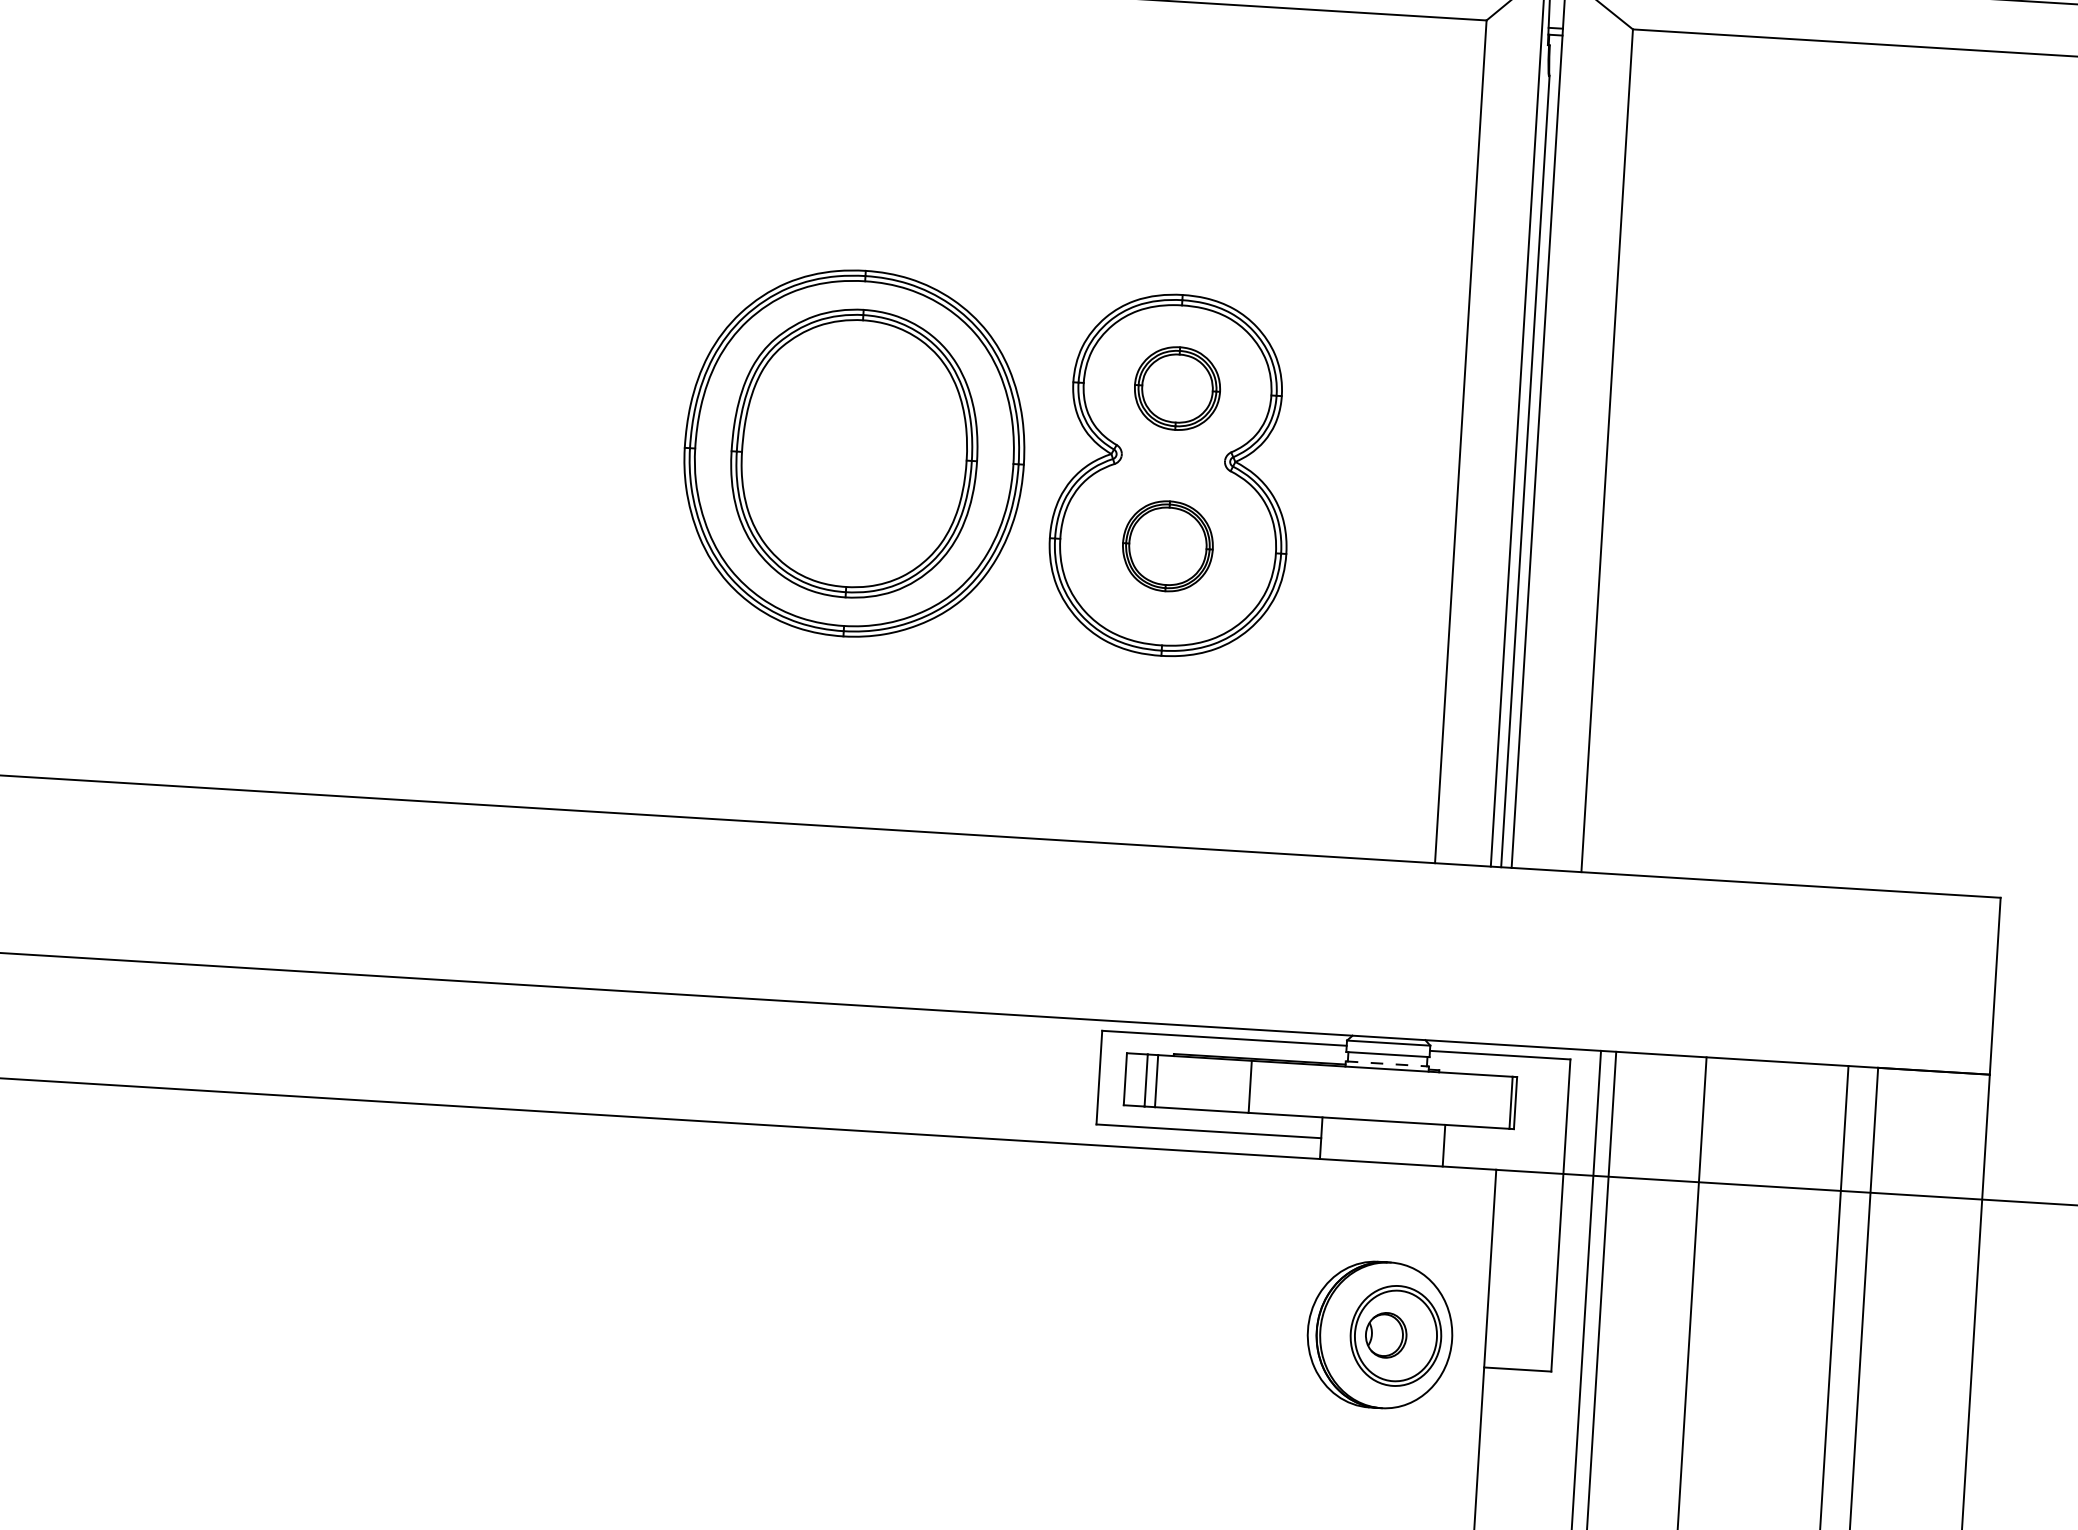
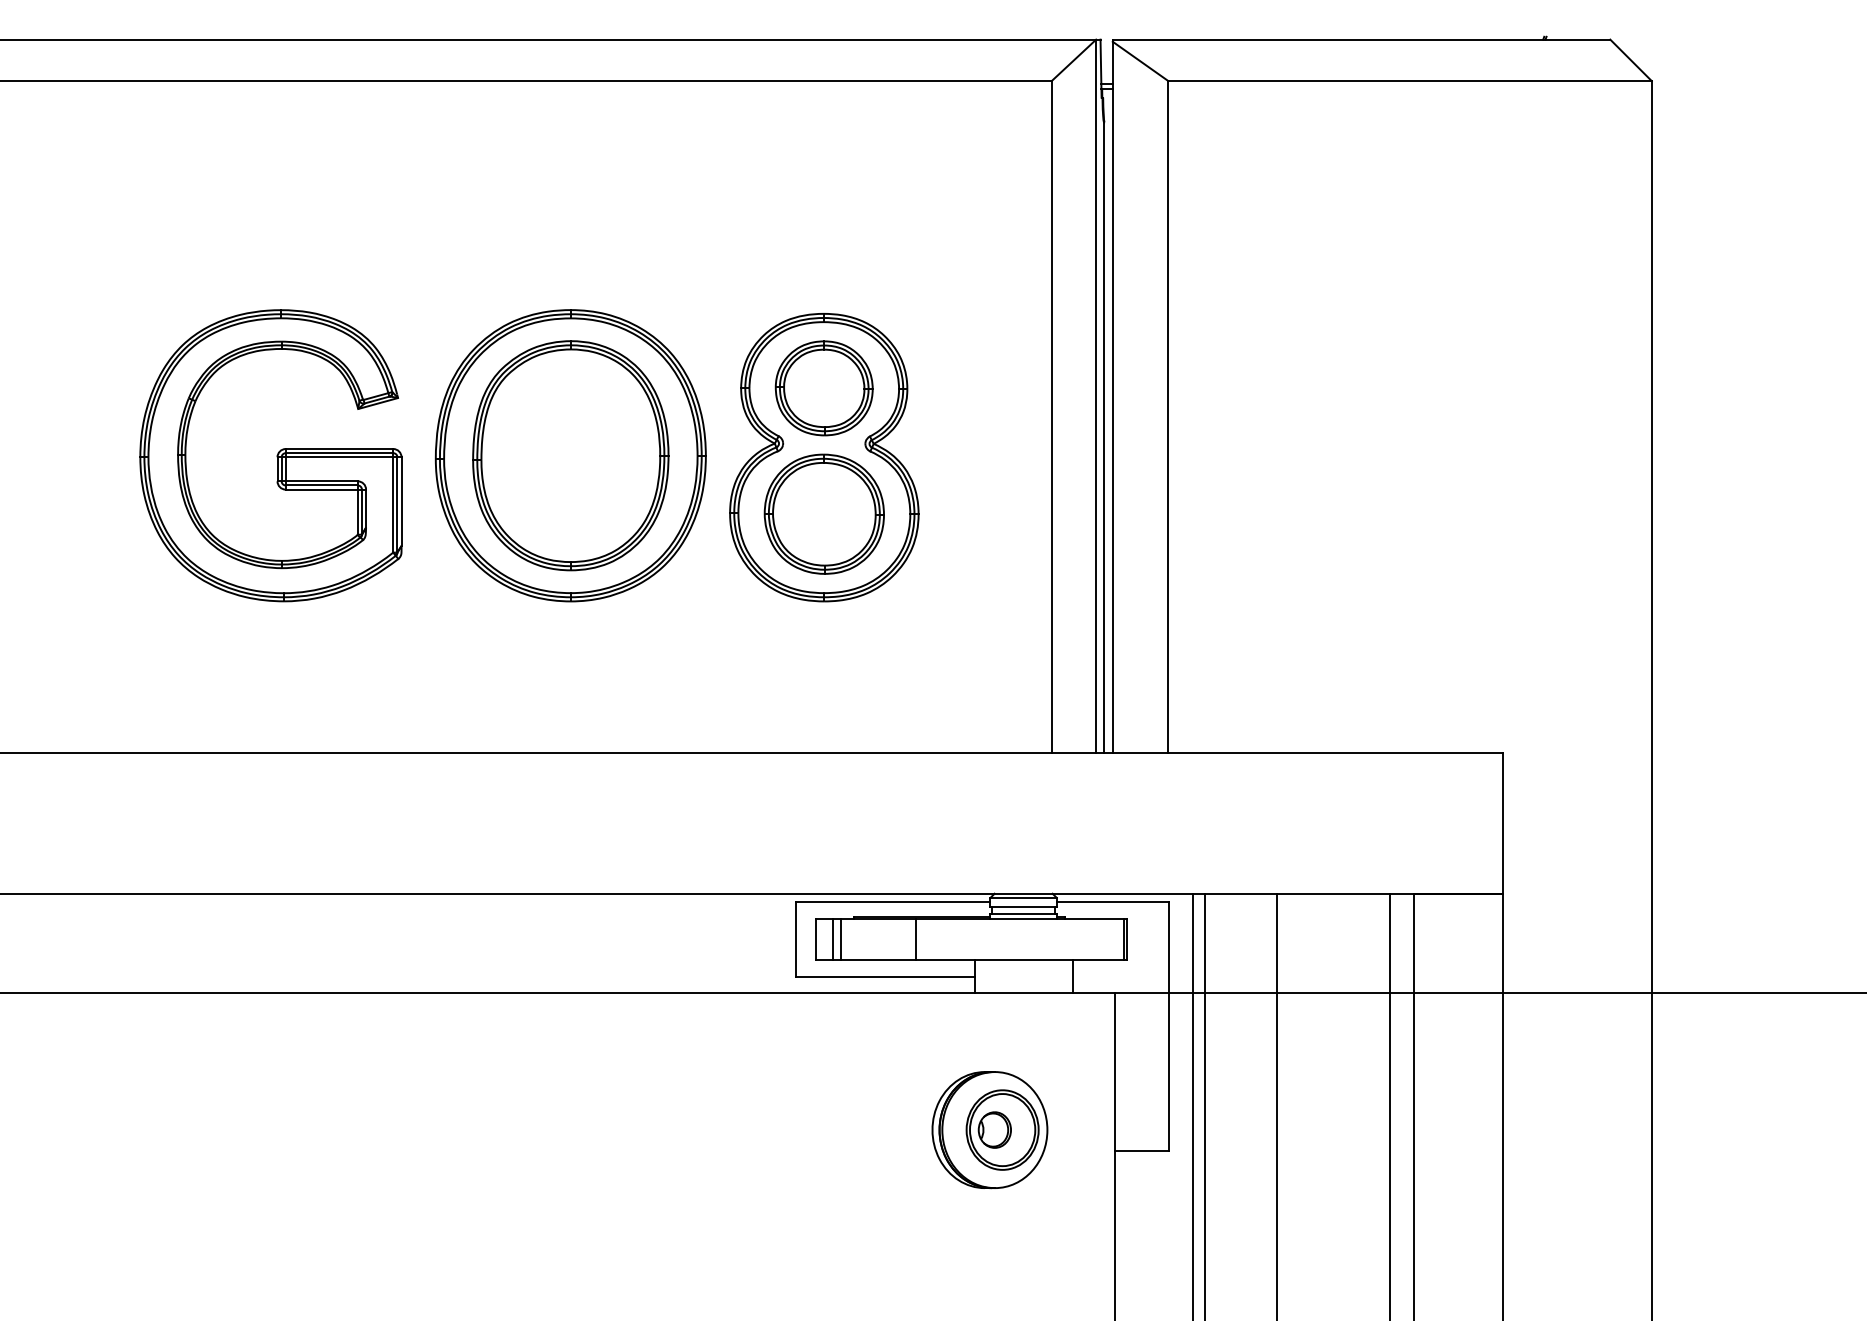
part: (1176, 388) -> (823, 388), size x1.43
part: (477, 430) -> (270, 455), added
part: (1167, 545) -> (823, 513), size x1.67
line: (1388, 1064) -> (1024, 914), dashed -> solid
part: (1379, 1335) -> (989, 1130), moved

